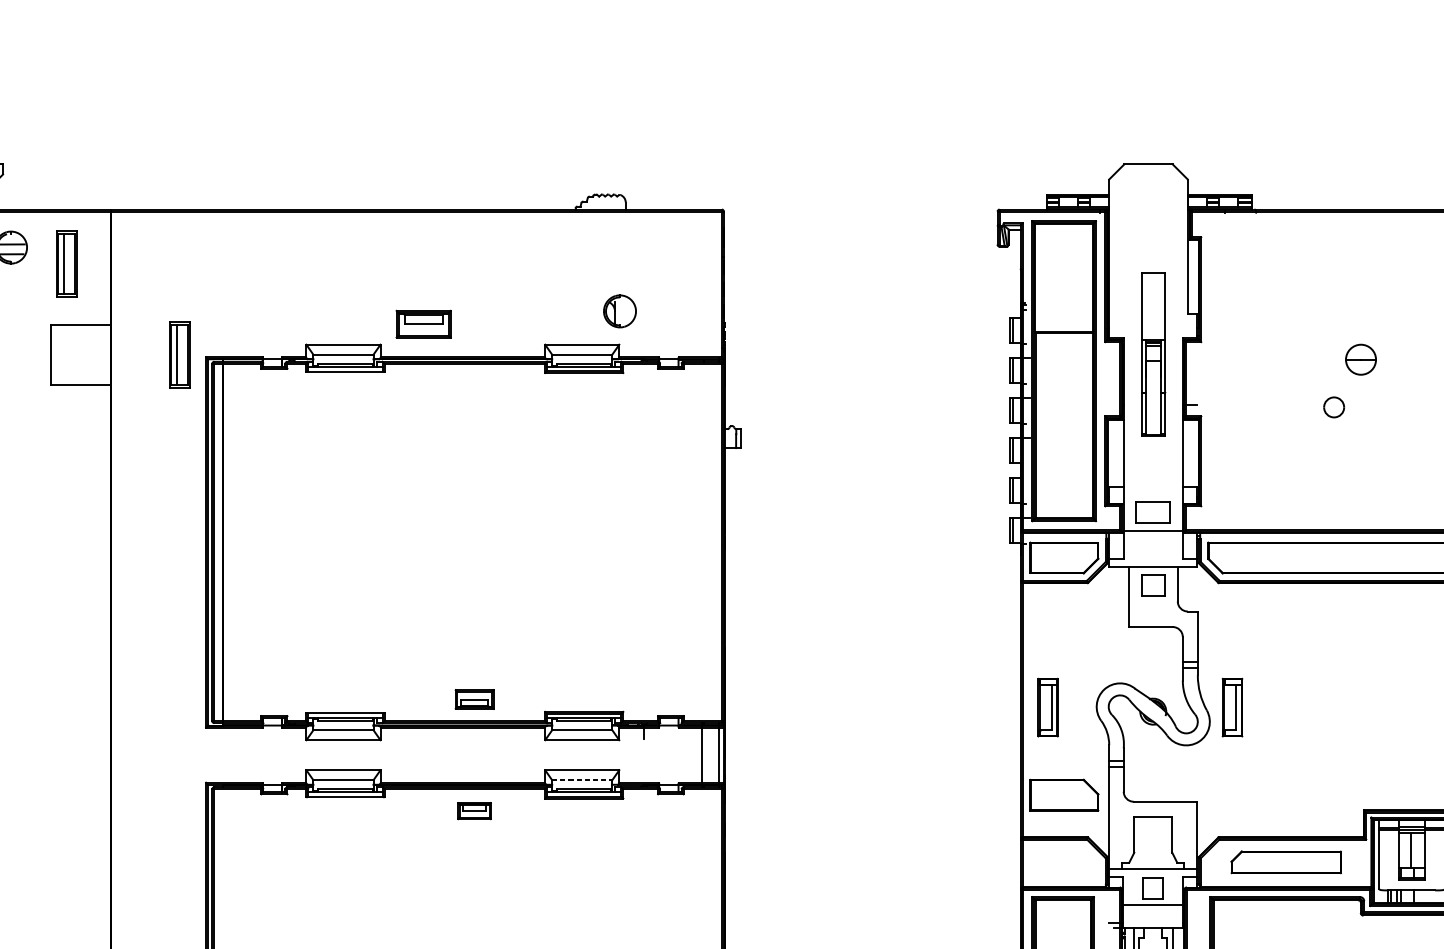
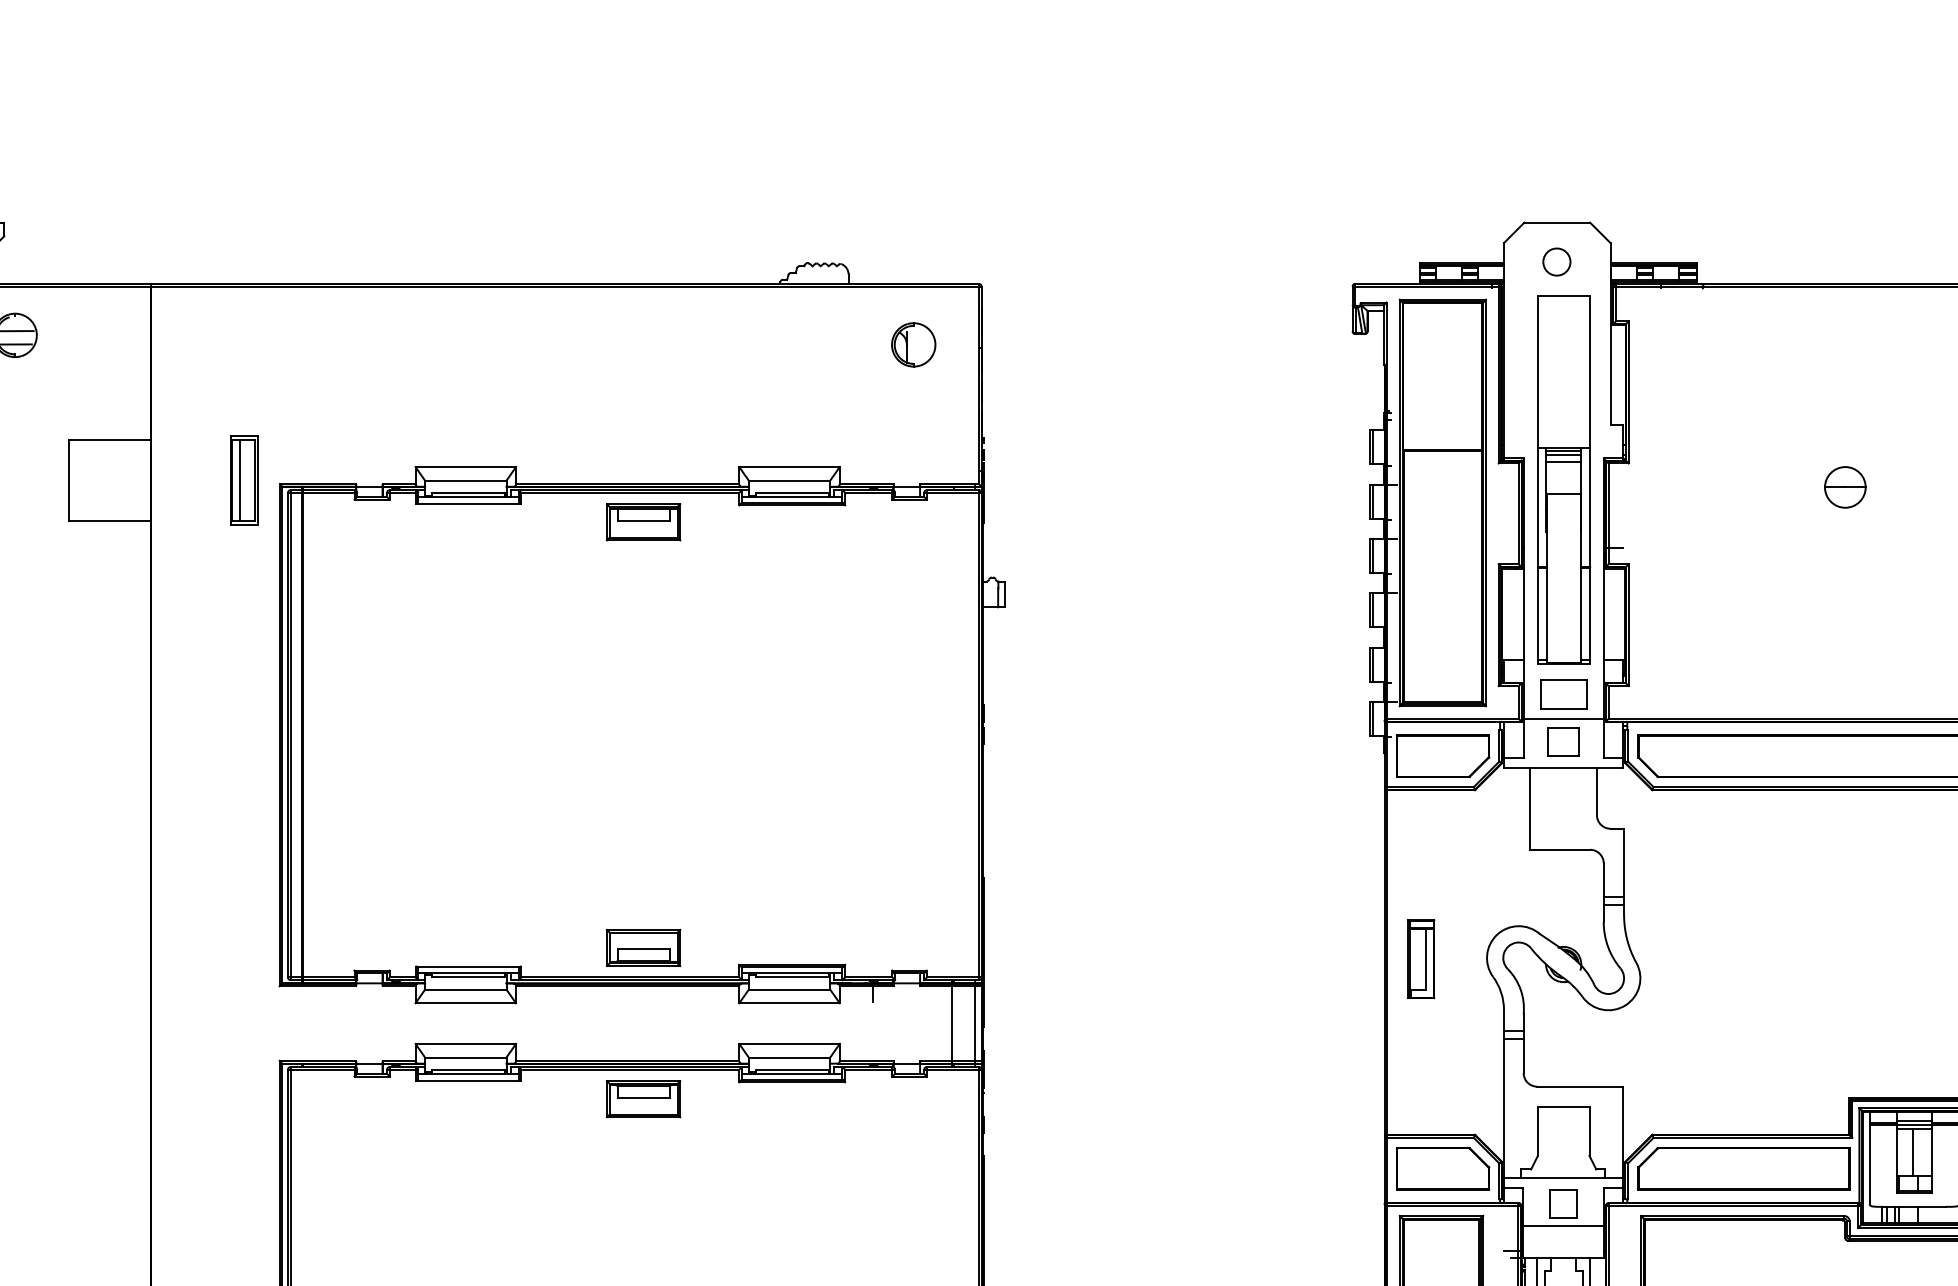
part: (66, 263) -> (90, 357), removed
part: (619, 311) -> (913, 344), moved
part: (423, 324) -> (643, 522), moved
part: (1153, 353) -> (1564, 479), size x1.67
part: (1333, 407) -> (1556, 261), moved
part: (1153, 584) -> (1563, 741), moved
part: (474, 699) -> (643, 947), size x1.43
part: (1232, 707) -> (1671, 959), removed
line: (582, 780) -> (789, 1057), dashed -> solid
part: (1064, 794) -> (1443, 1168), moved
part: (474, 811) -> (643, 1099), size x1.67
part: (1285, 862) -> (1743, 1168), size x1.43

